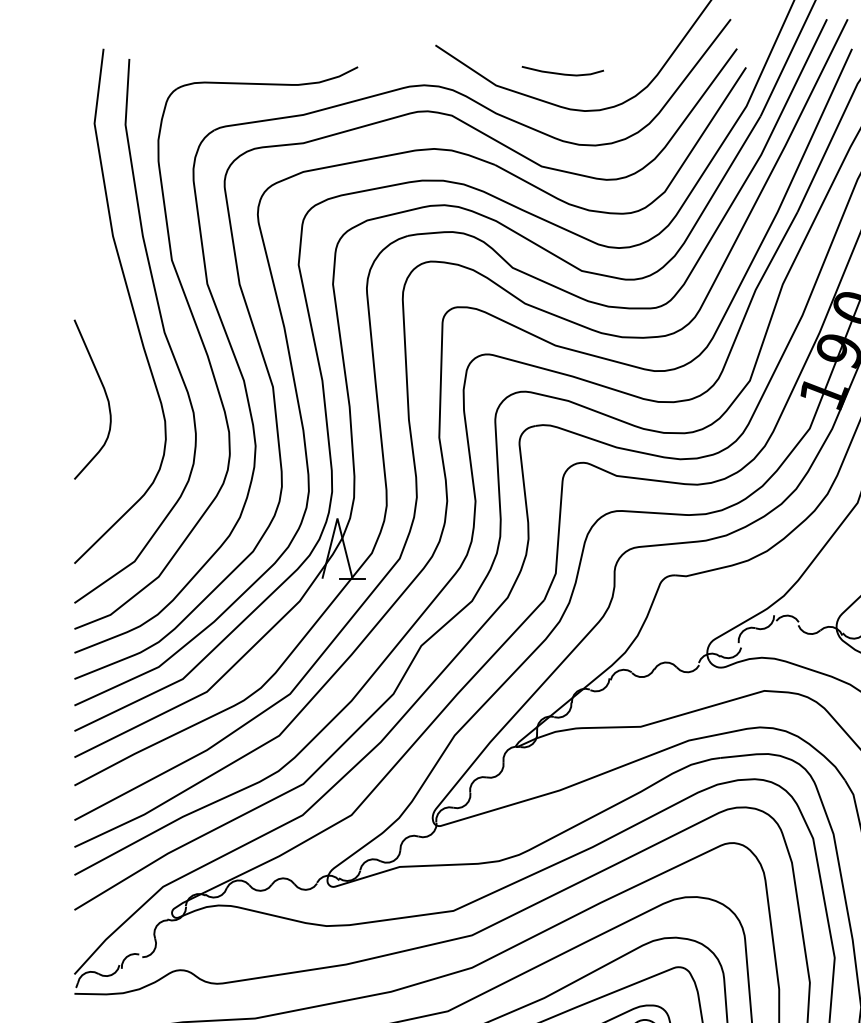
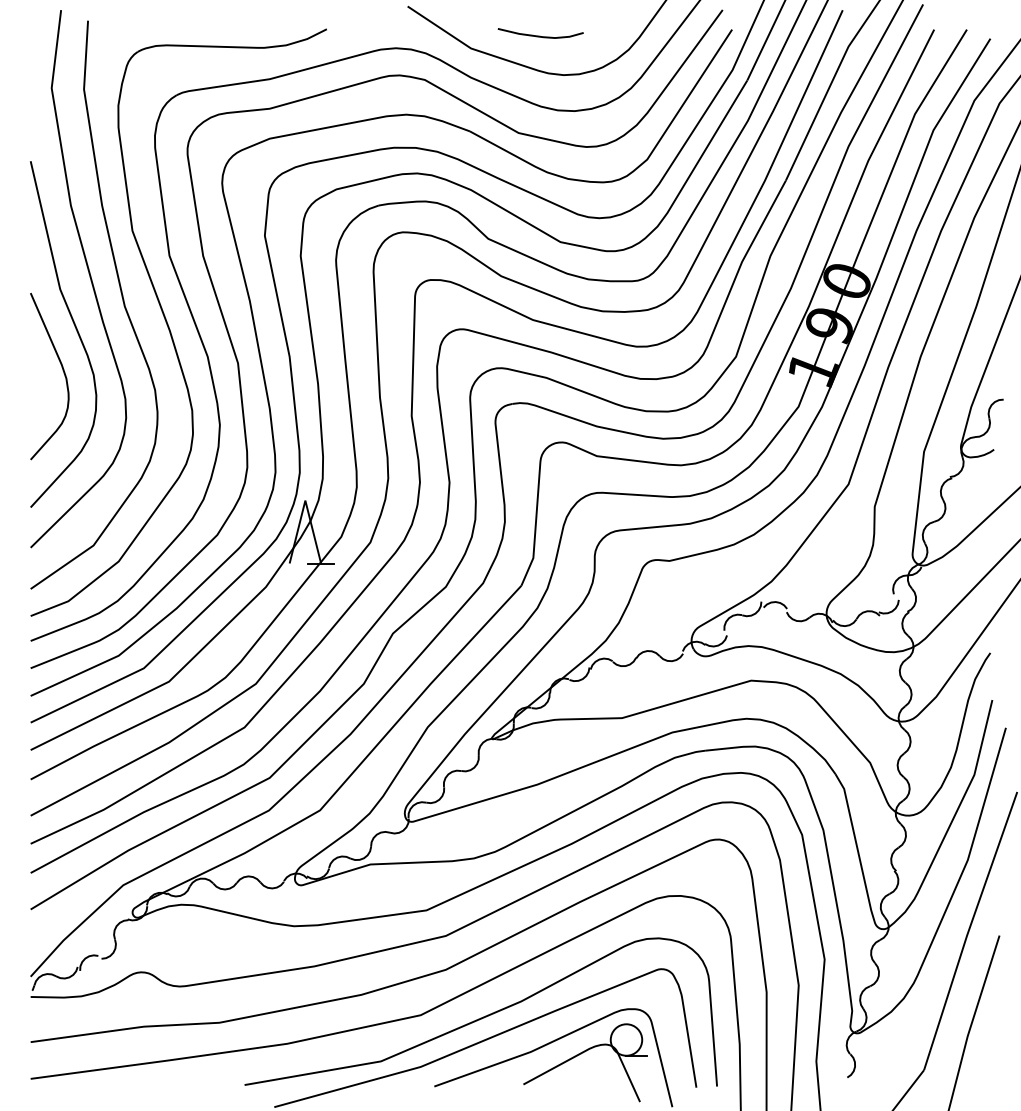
curve: (117, 354) -> (75, 329), added

